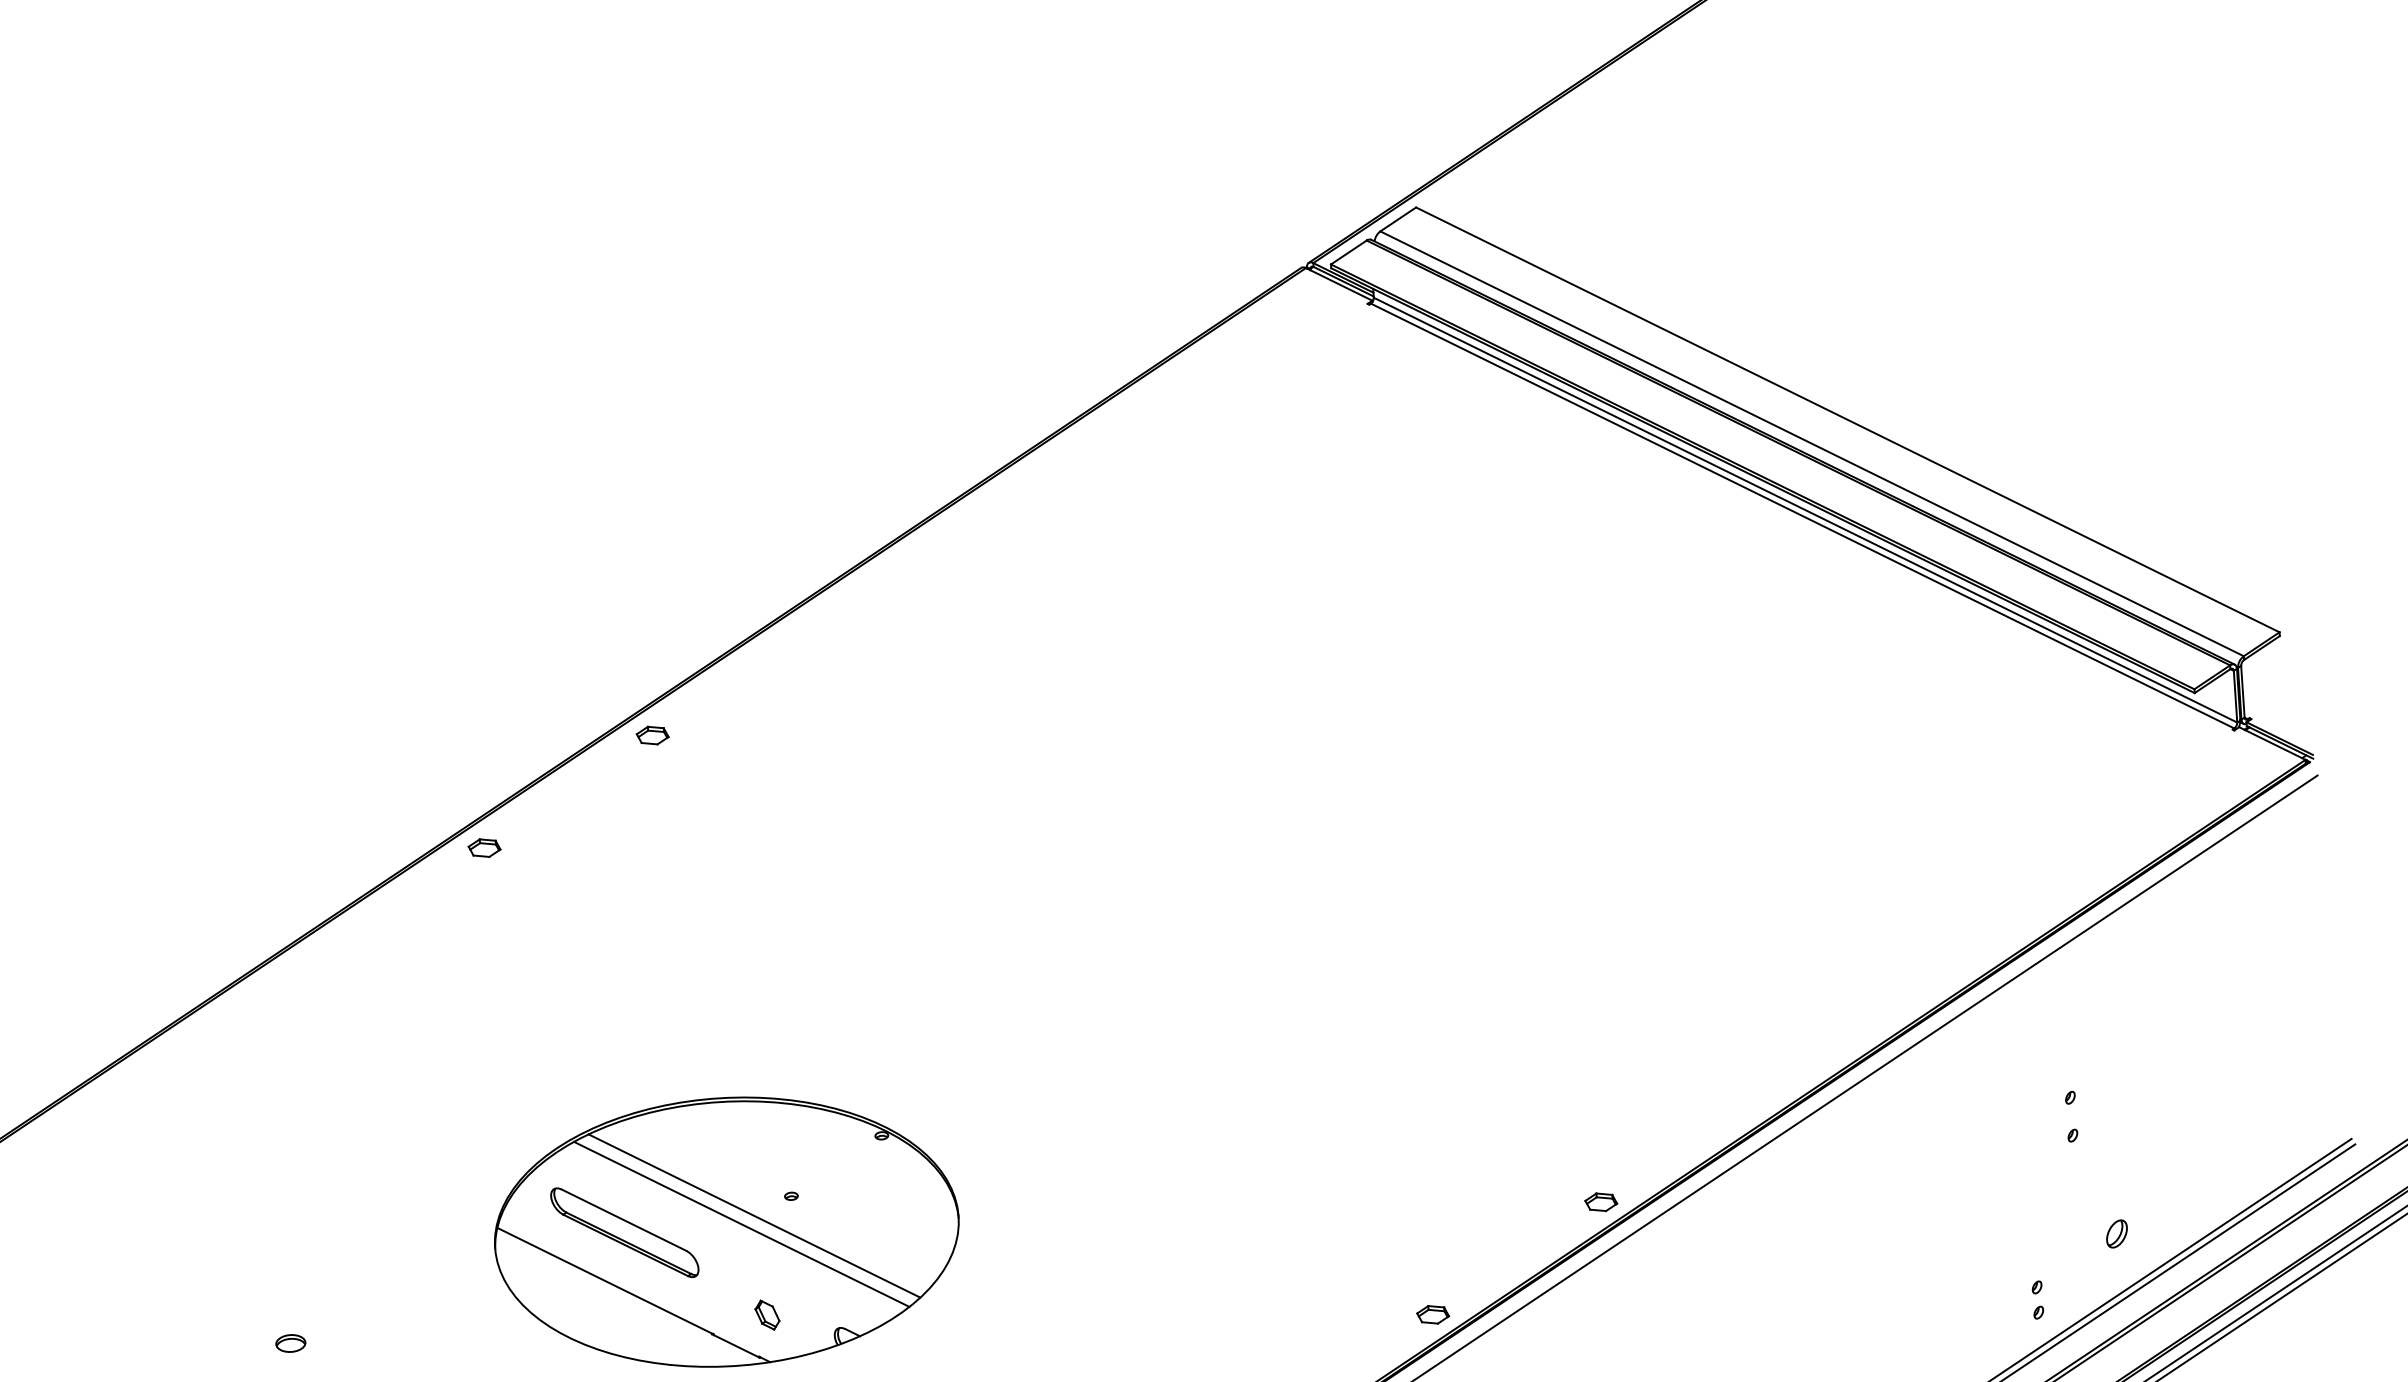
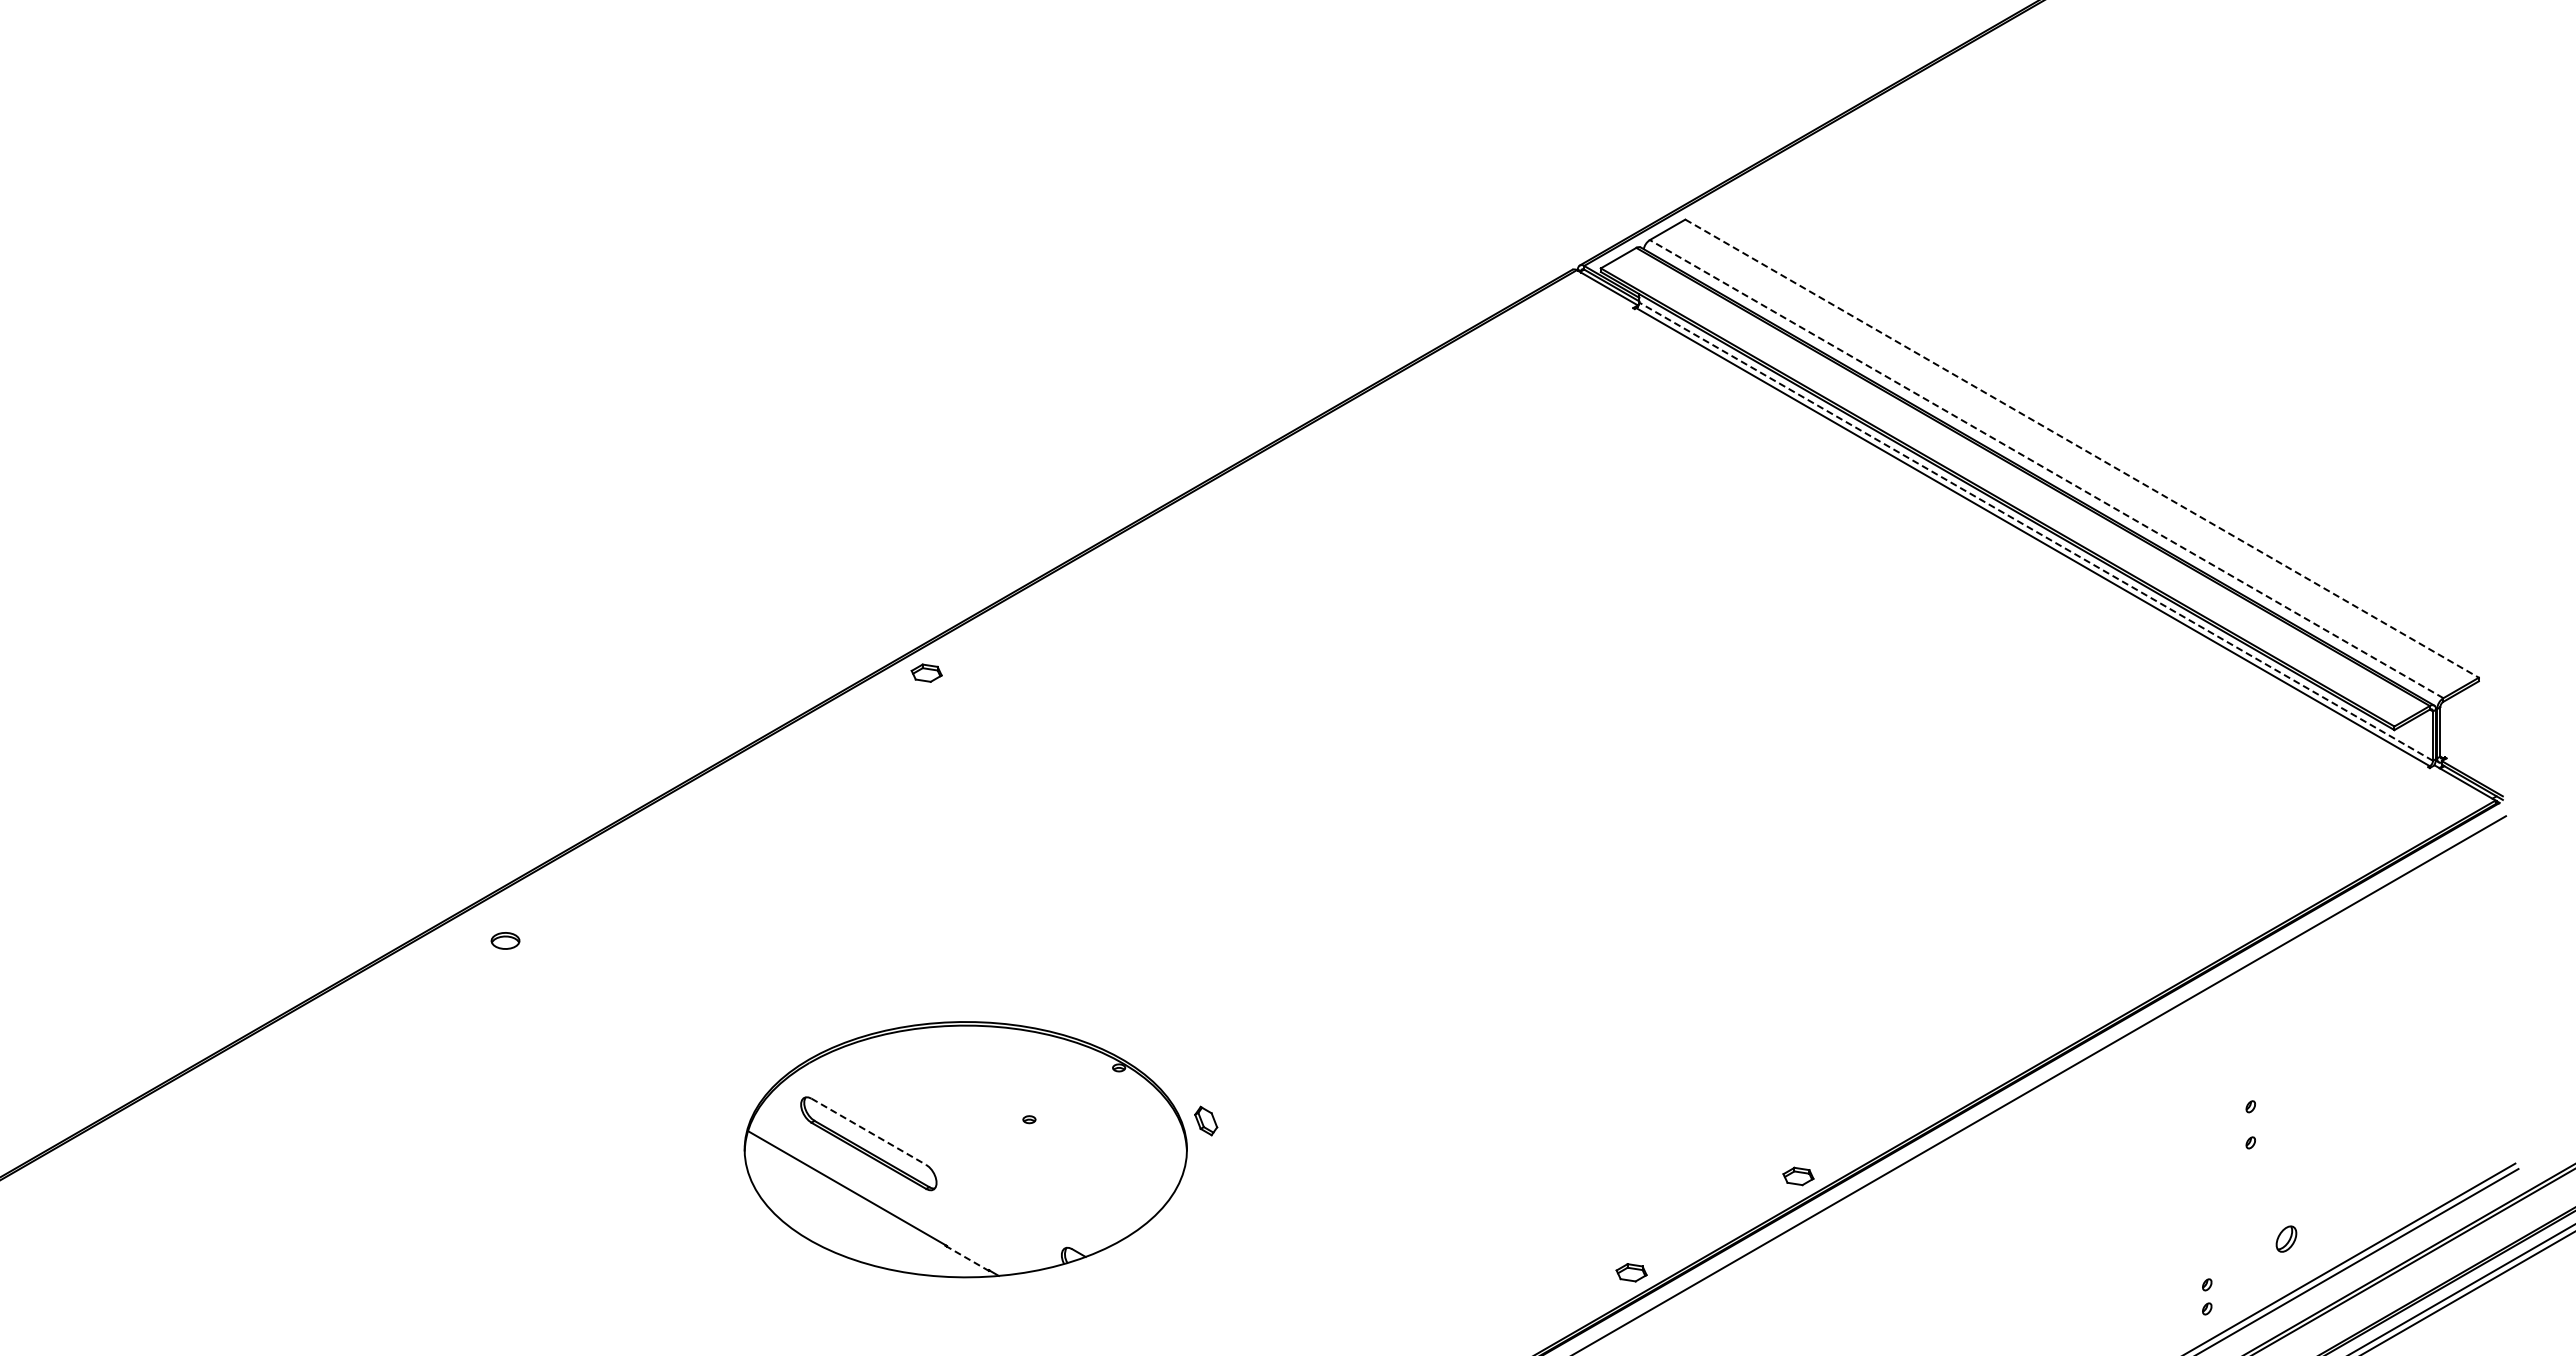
line: (1848, 419) -> (2082, 448), solid -> dashed
line: (1811, 443) -> (2046, 468), solid -> dashed
line: (1804, 509) -> (2035, 531), solid -> dashed
part: (484, 848) -> (759, 769), removed
line: (753, 1216) -> (992, 1136), removed
line: (624, 1220) -> (869, 1132), solid -> dashed
line: (741, 1224) -> (980, 1143), removed
part: (767, 1314) -> (1206, 1120), moved
part: (290, 1343) -> (505, 940), moved
line: (736, 1346) -> (967, 1258), solid -> dashed

